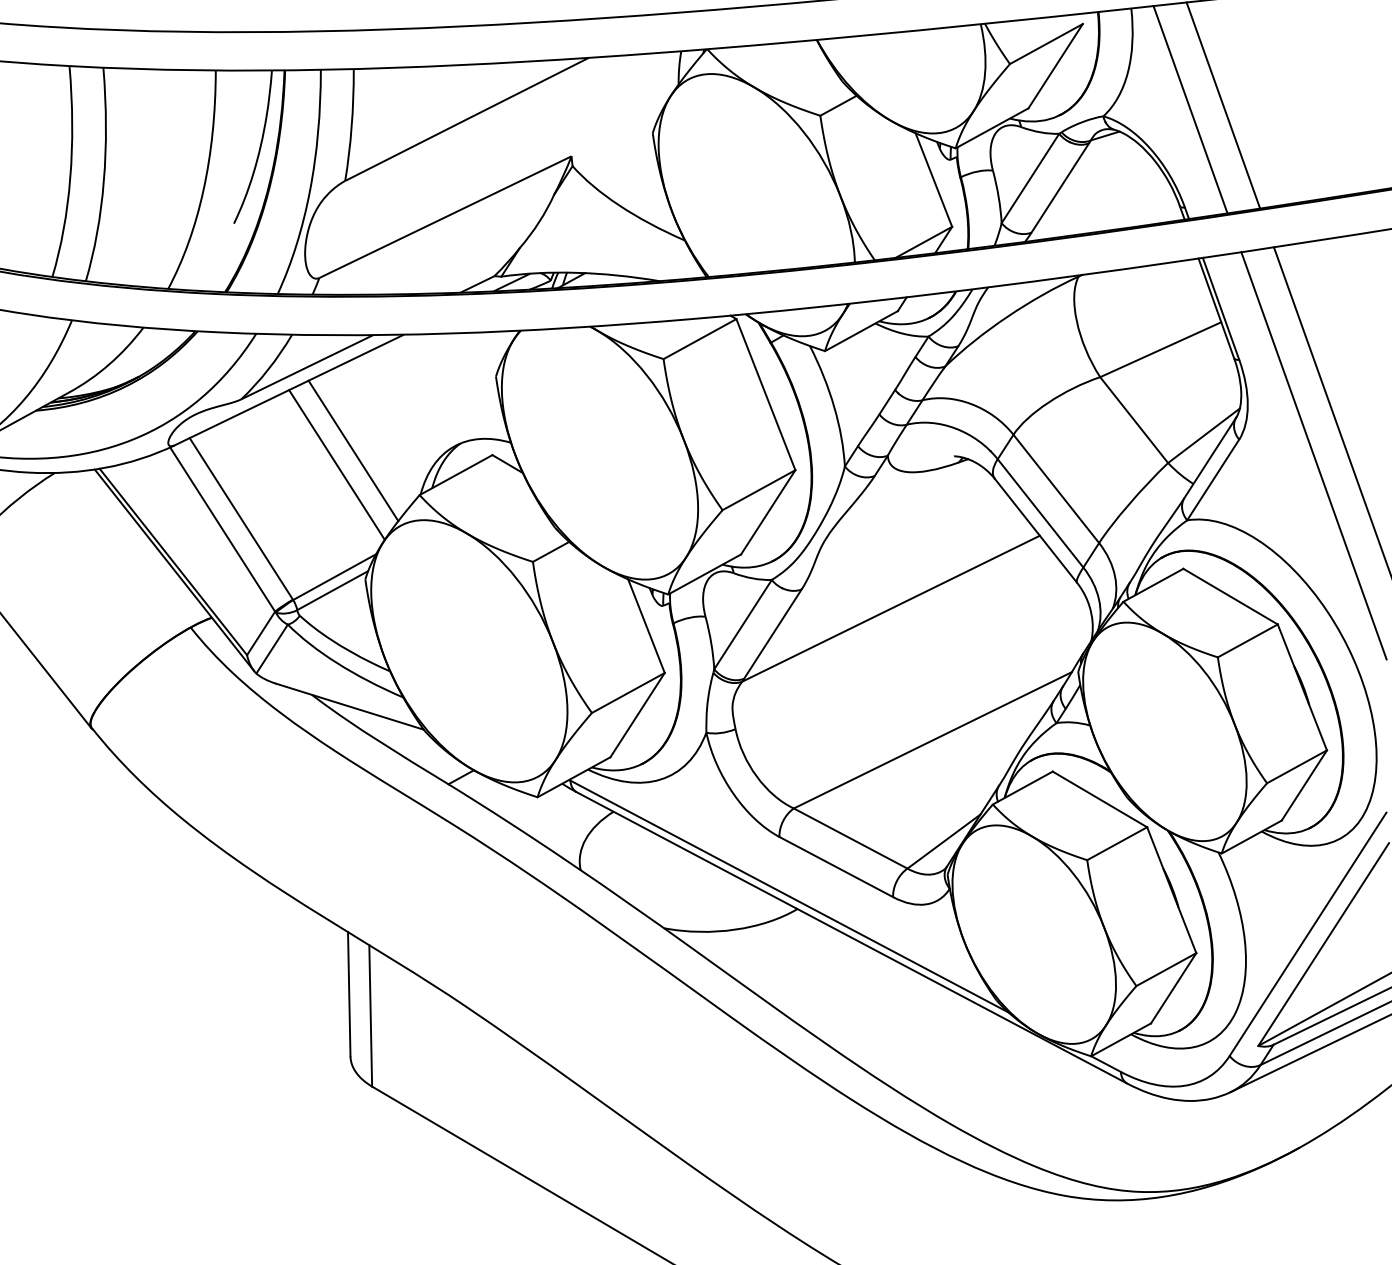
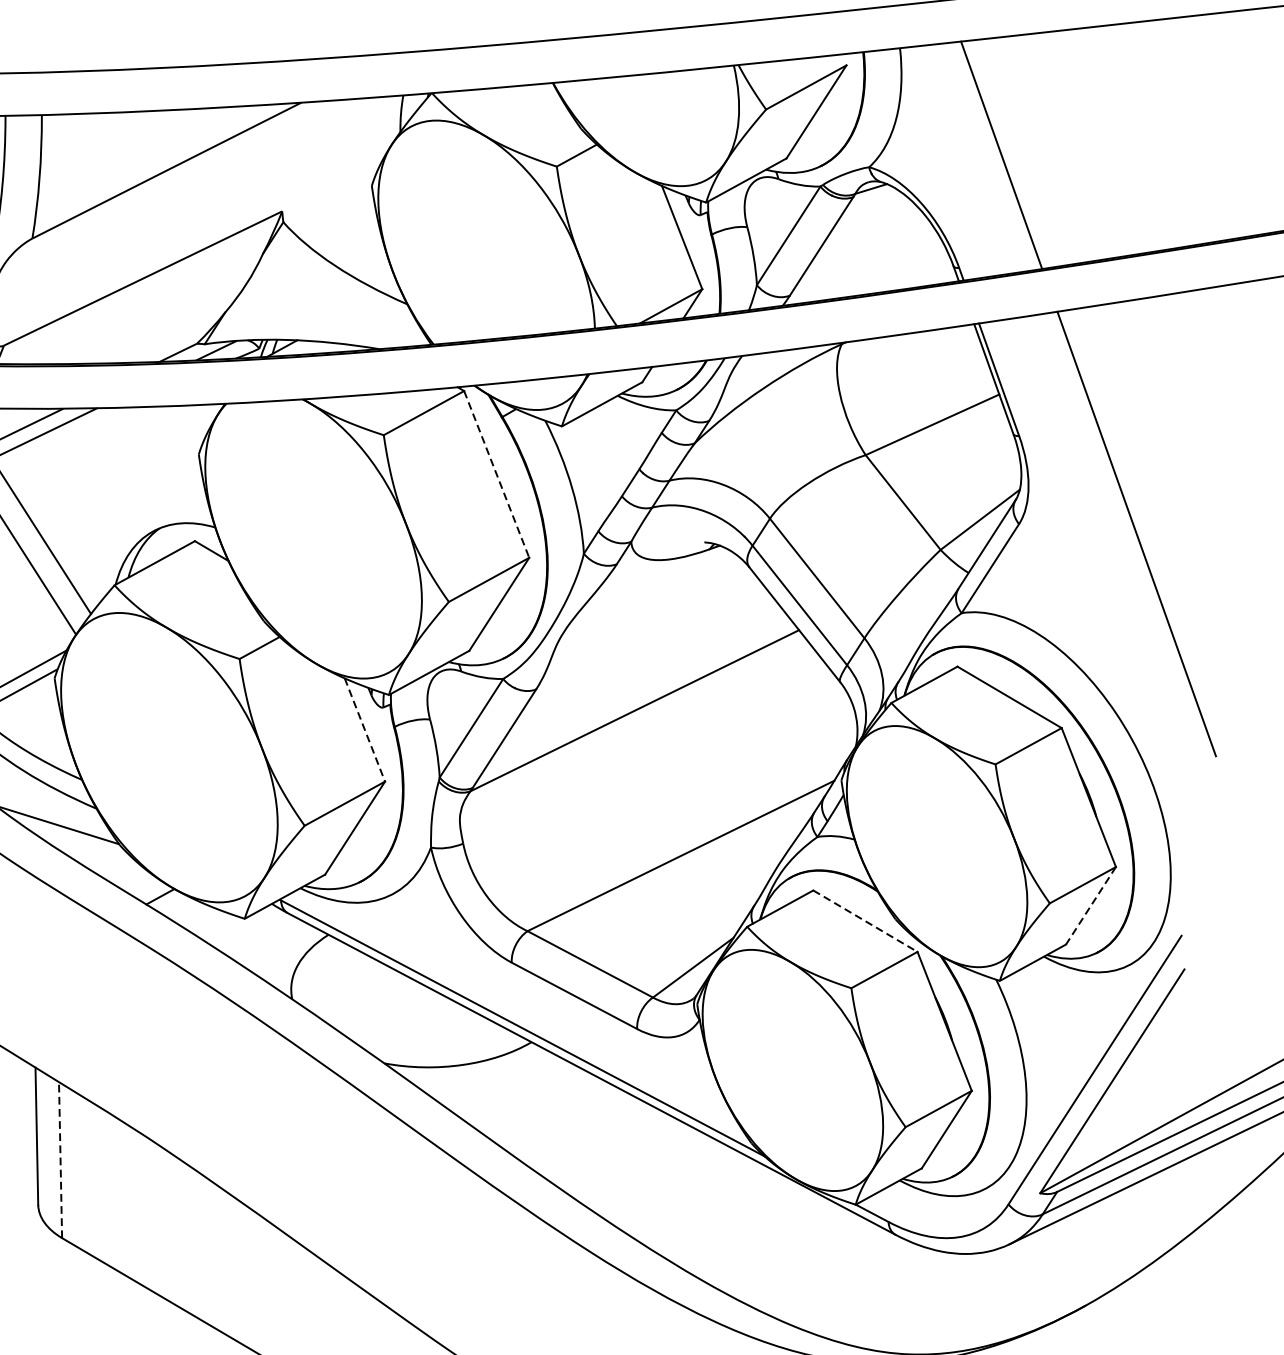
line: (1190, 109) -> (965, 159), removed
line: (766, 395) -> (497, 475), solid -> dashed
line: (1313, 455) -> (1101, 541), removed
line: (646, 626) -> (364, 730), solid -> dashed
line: (1304, 785) -> (1091, 905), solid -> dashed
line: (1099, 799) -> (864, 921), solid -> dashed
line: (370, 1015) -> (60, 1159), solid -> dashed

